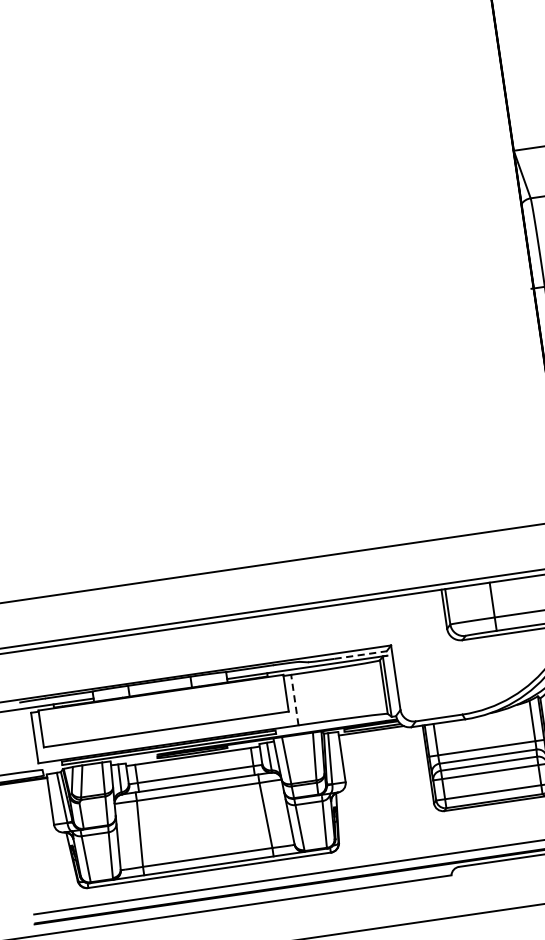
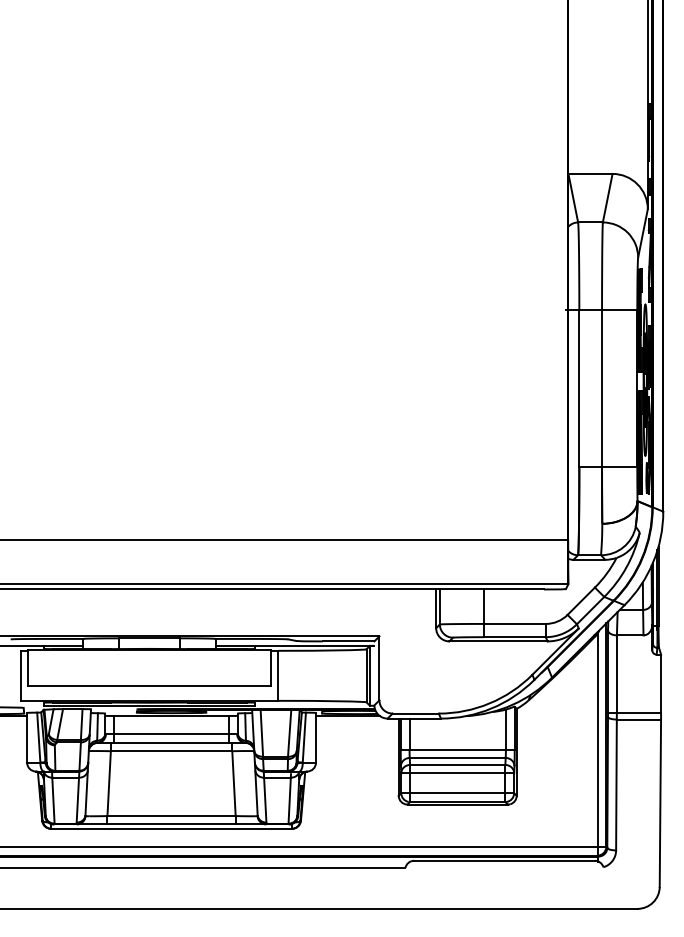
line: (360, 655) -> (348, 641), dashed -> solid
line: (294, 699) -> (278, 675), dashed -> solid

